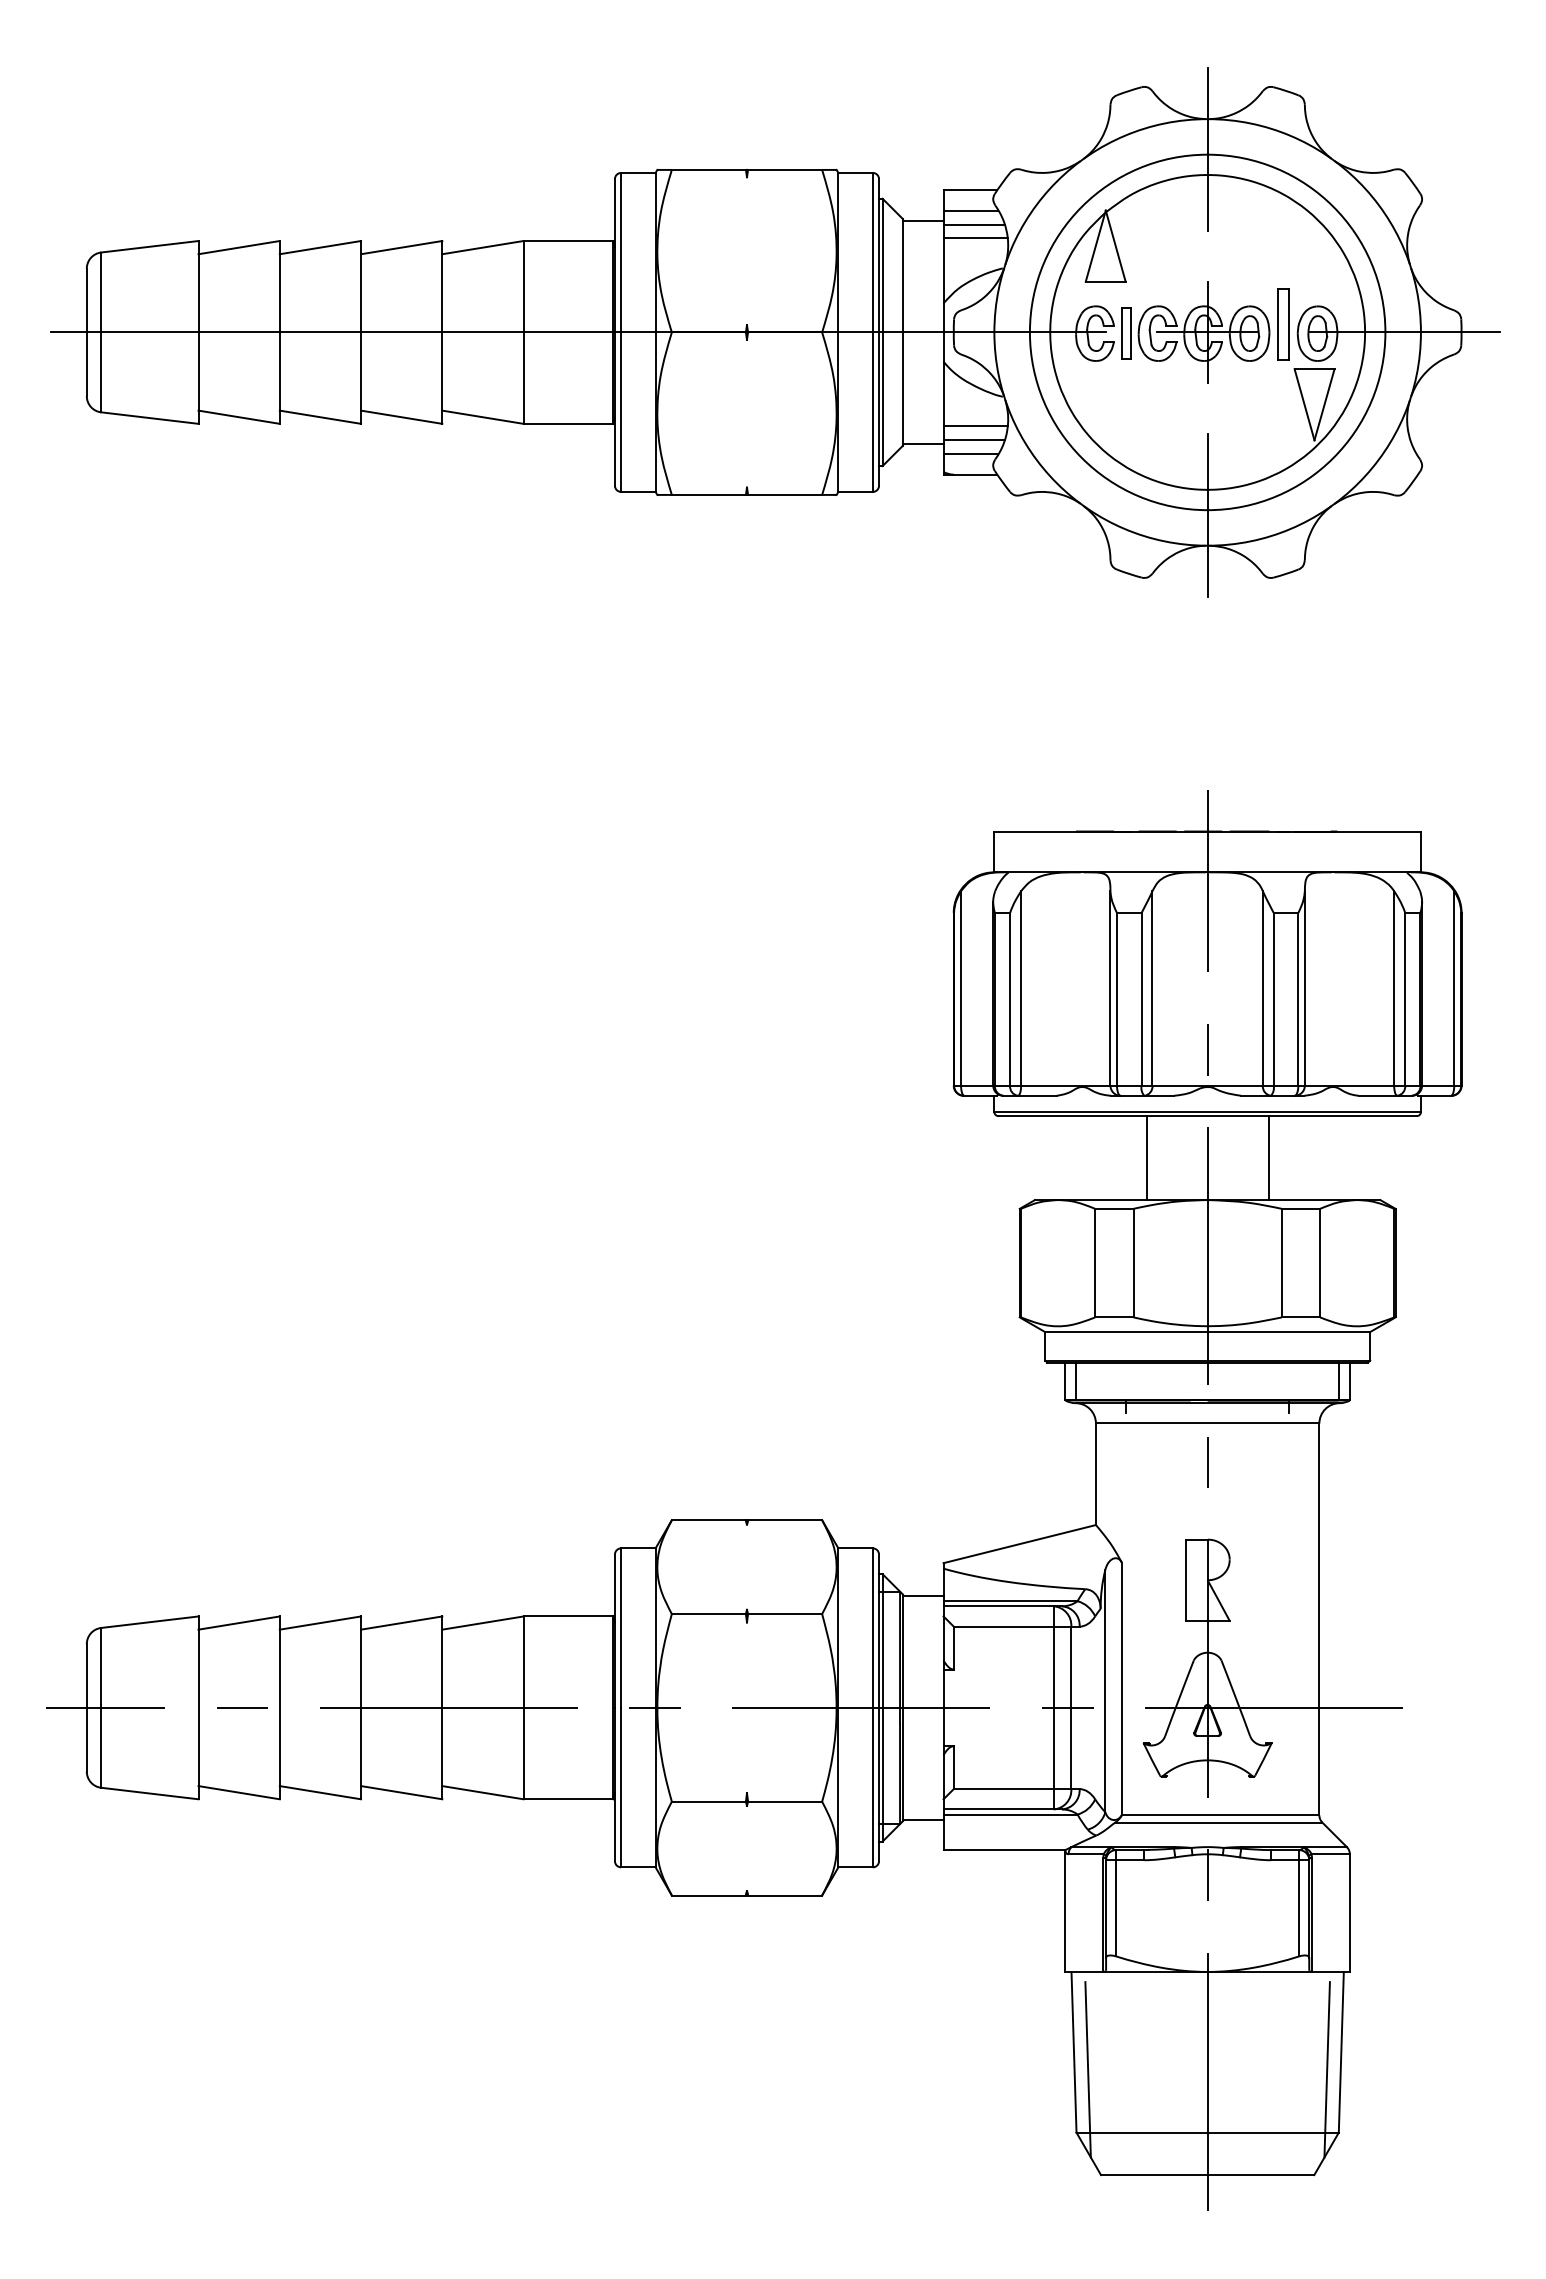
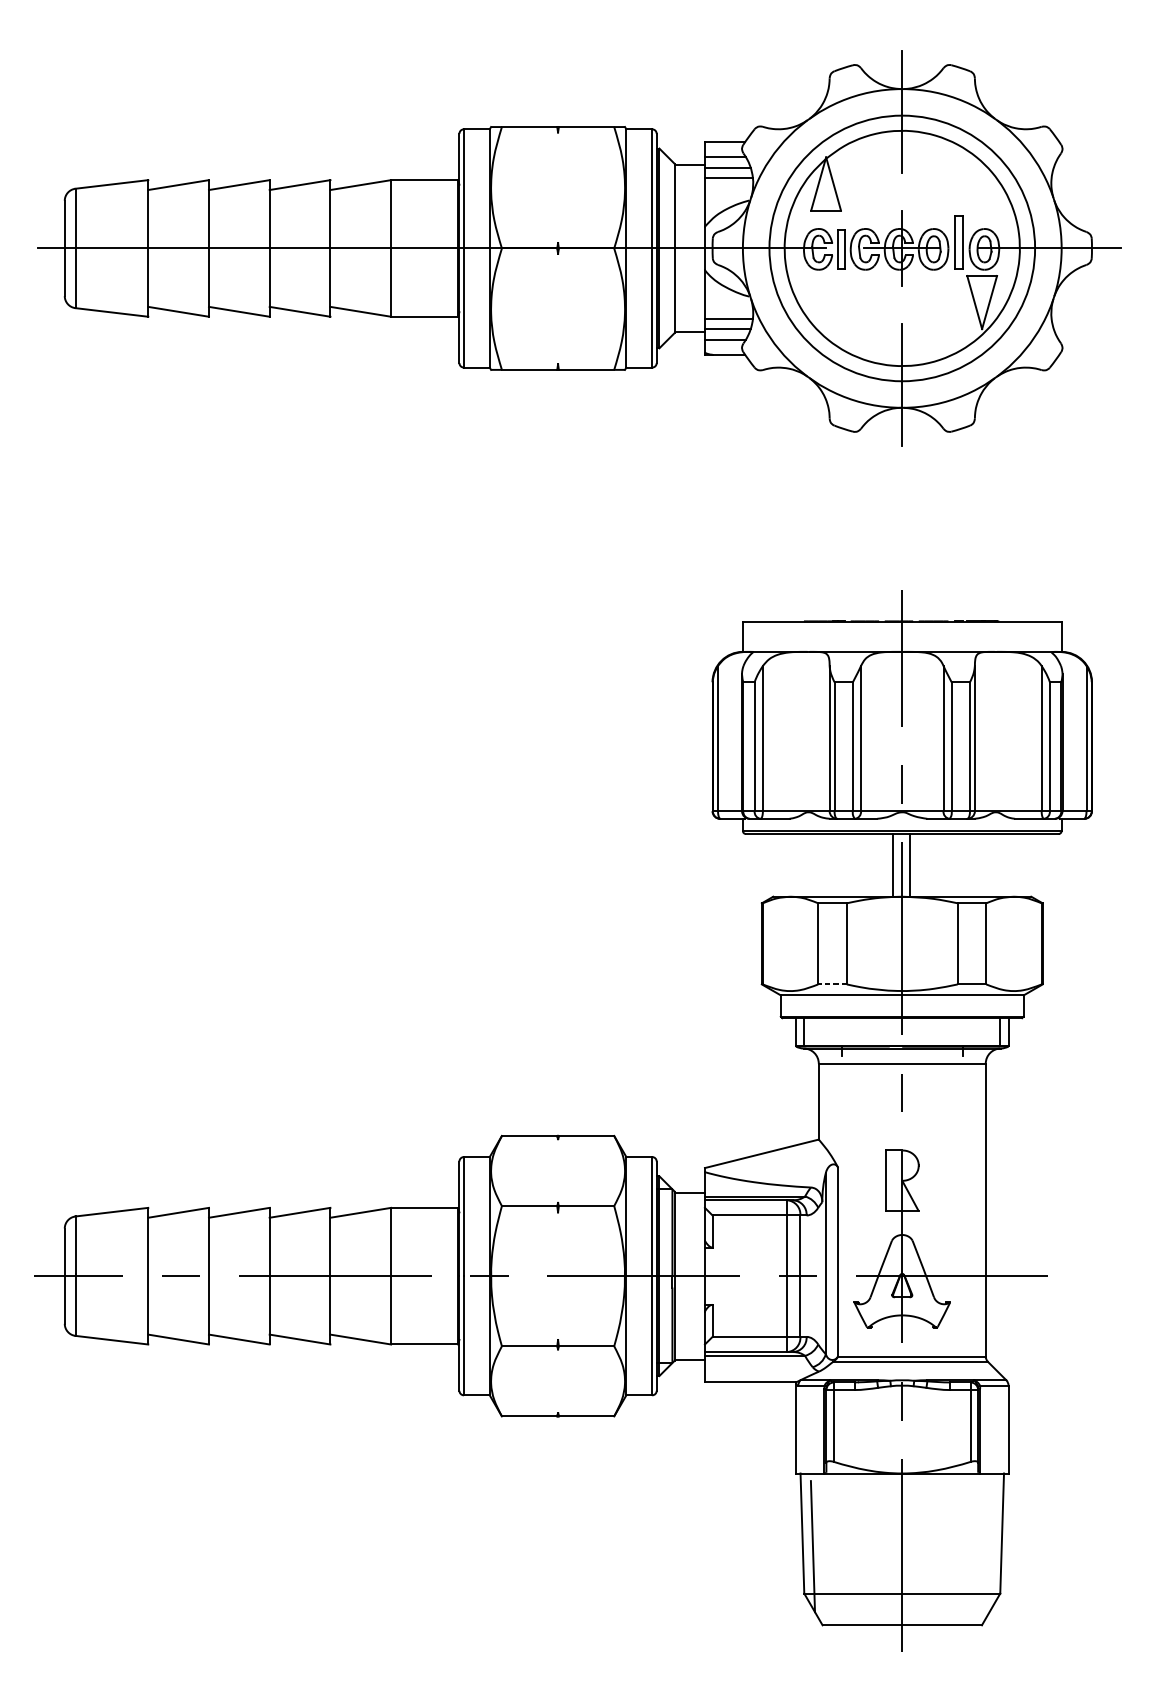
line: (1146, 1158) -> (893, 865), moved
line: (1268, 1158) -> (909, 865), moved
line: (1113, 1317) -> (831, 984), solid -> dashed
line: (1326, 2069) -> (991, 1546), removed

